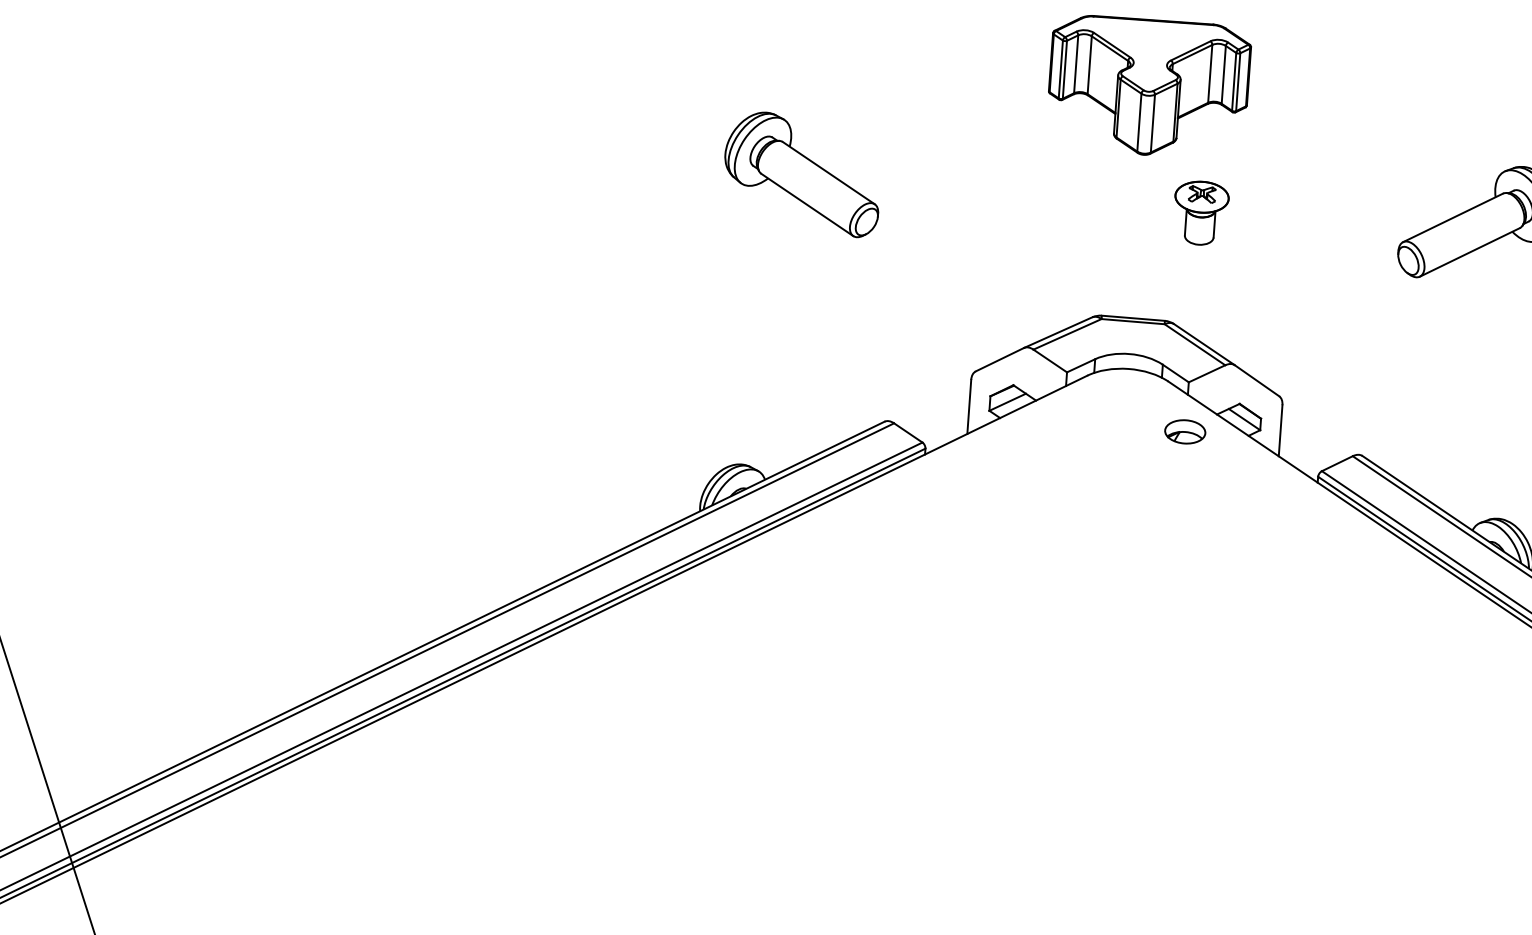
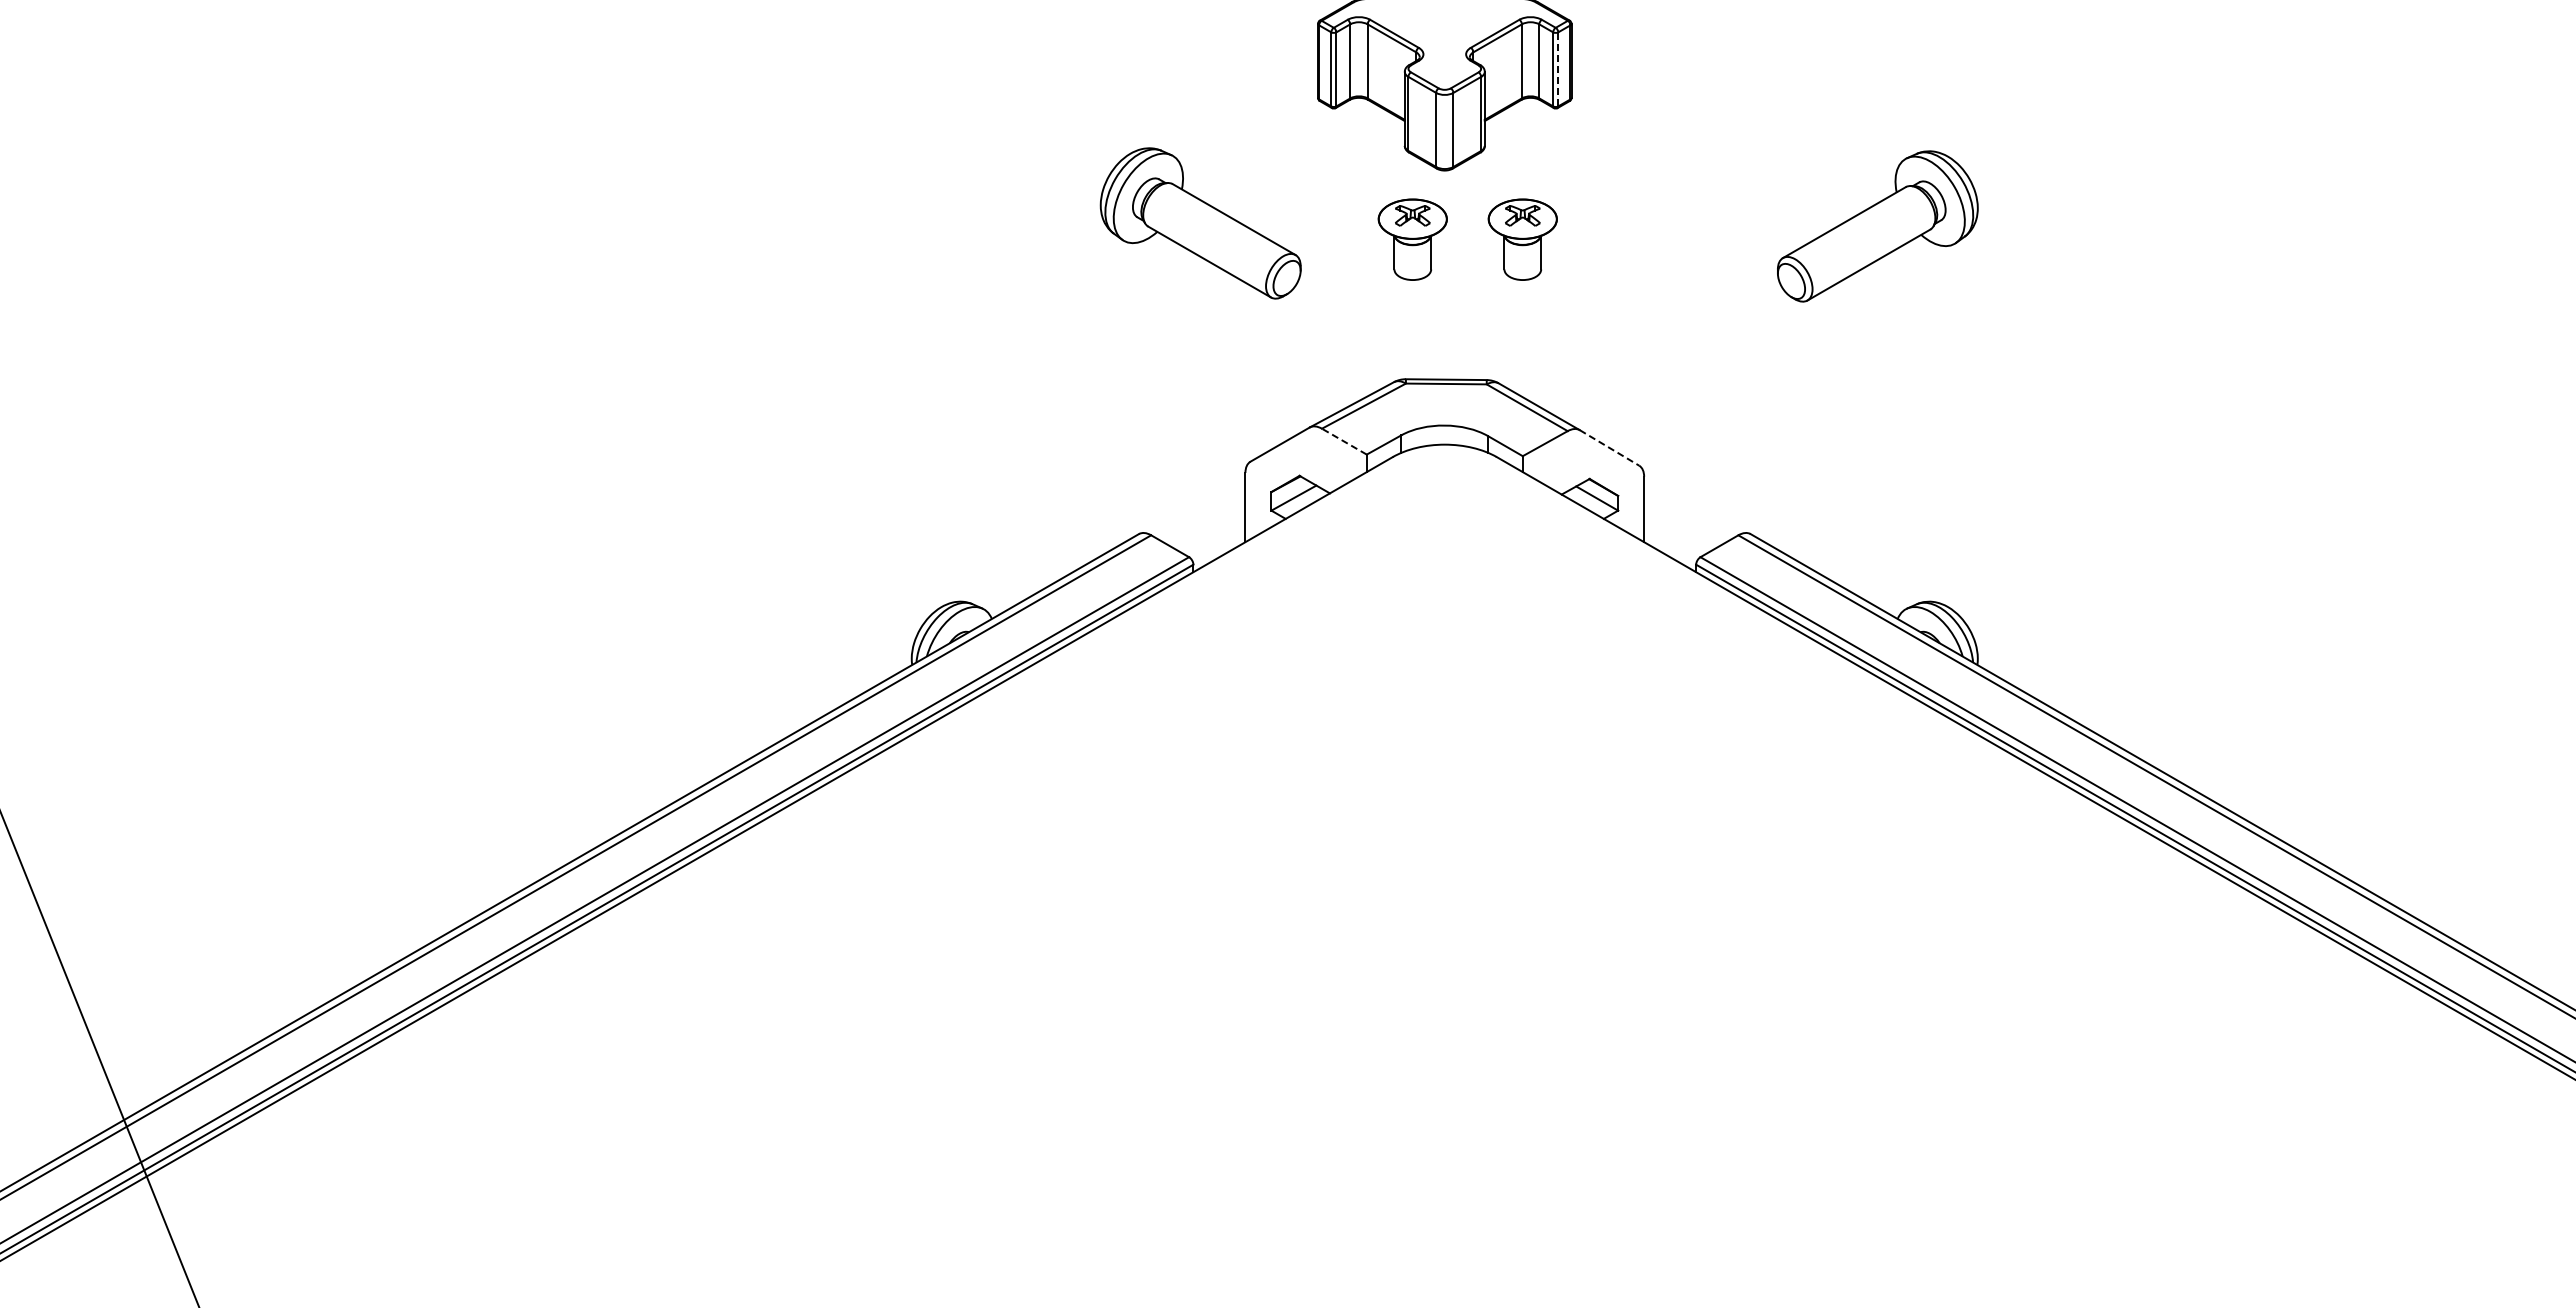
line: (1238, 81) -> (1558, 68), solid -> dashed
part: (802, 174) -> (1200, 223), moved
part: (1114, 206) -> (1412, 239), added
line: (1050, 360) -> (1344, 441), solid -> dashed
line: (1257, 380) -> (1609, 447), solid -> dashed
part: (1185, 431) -> (1522, 519), removed

